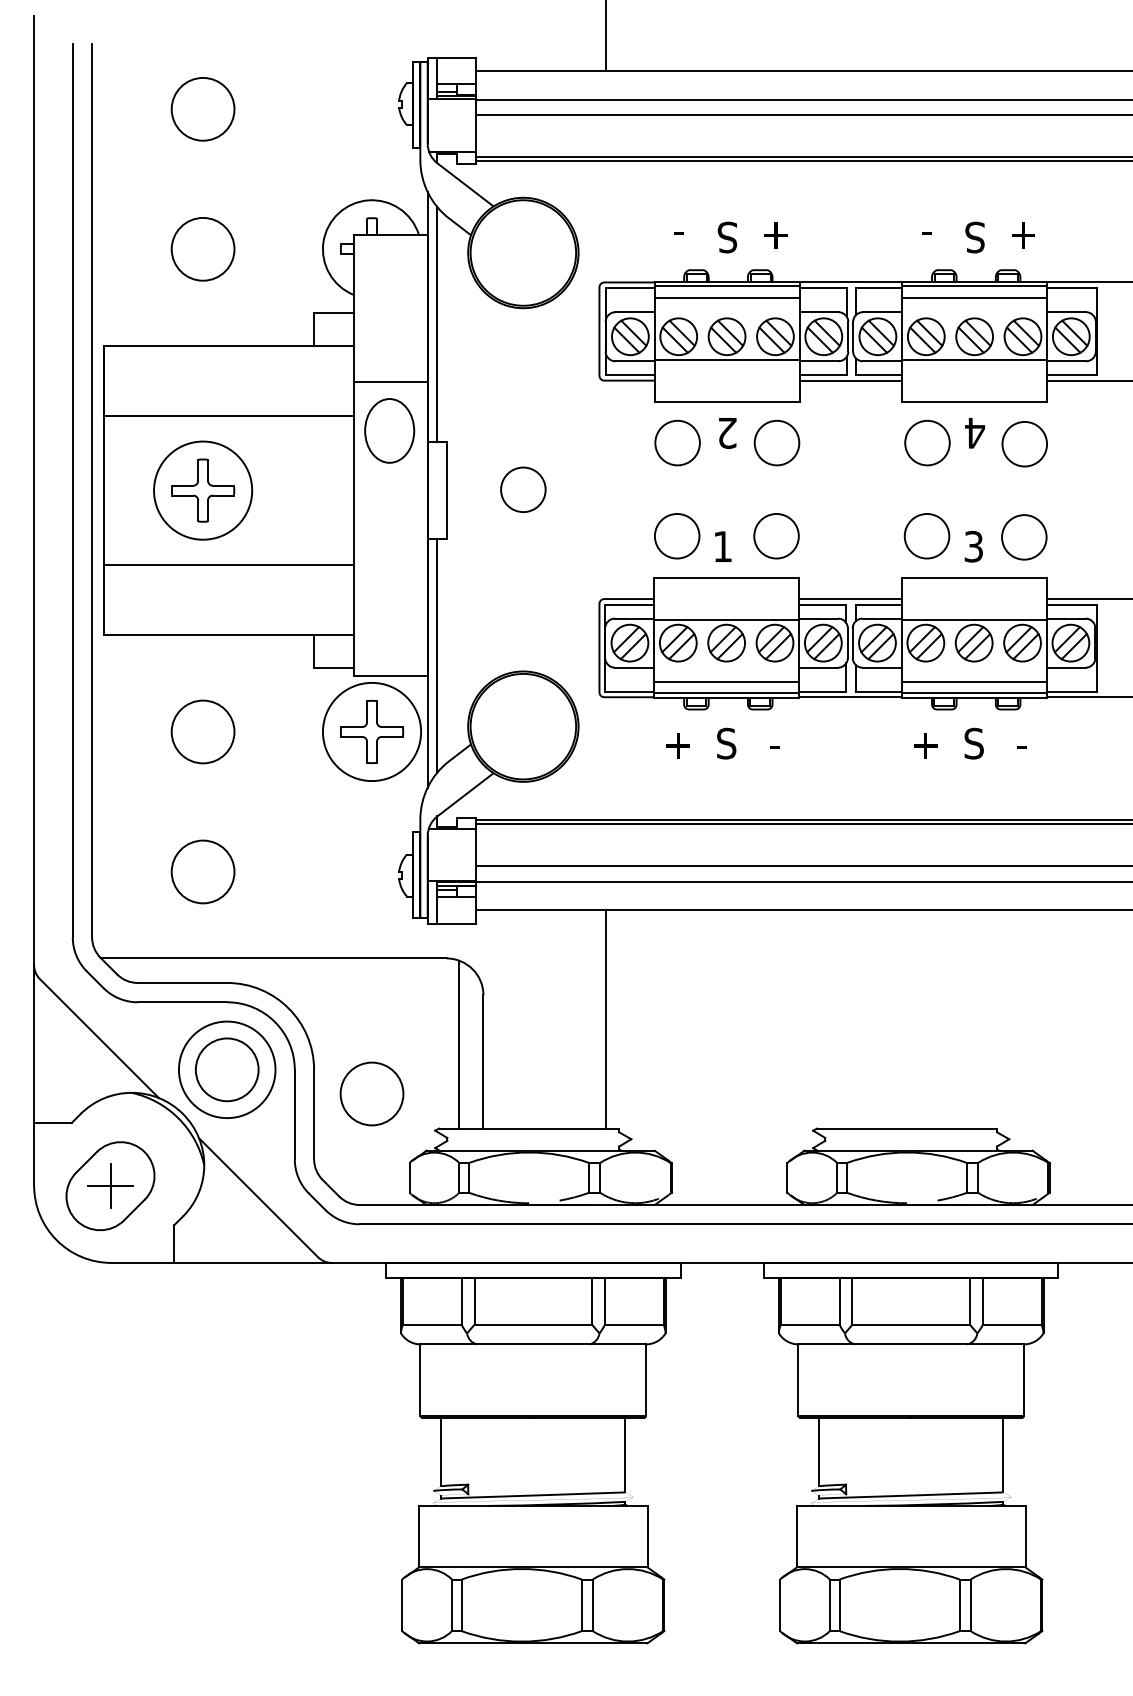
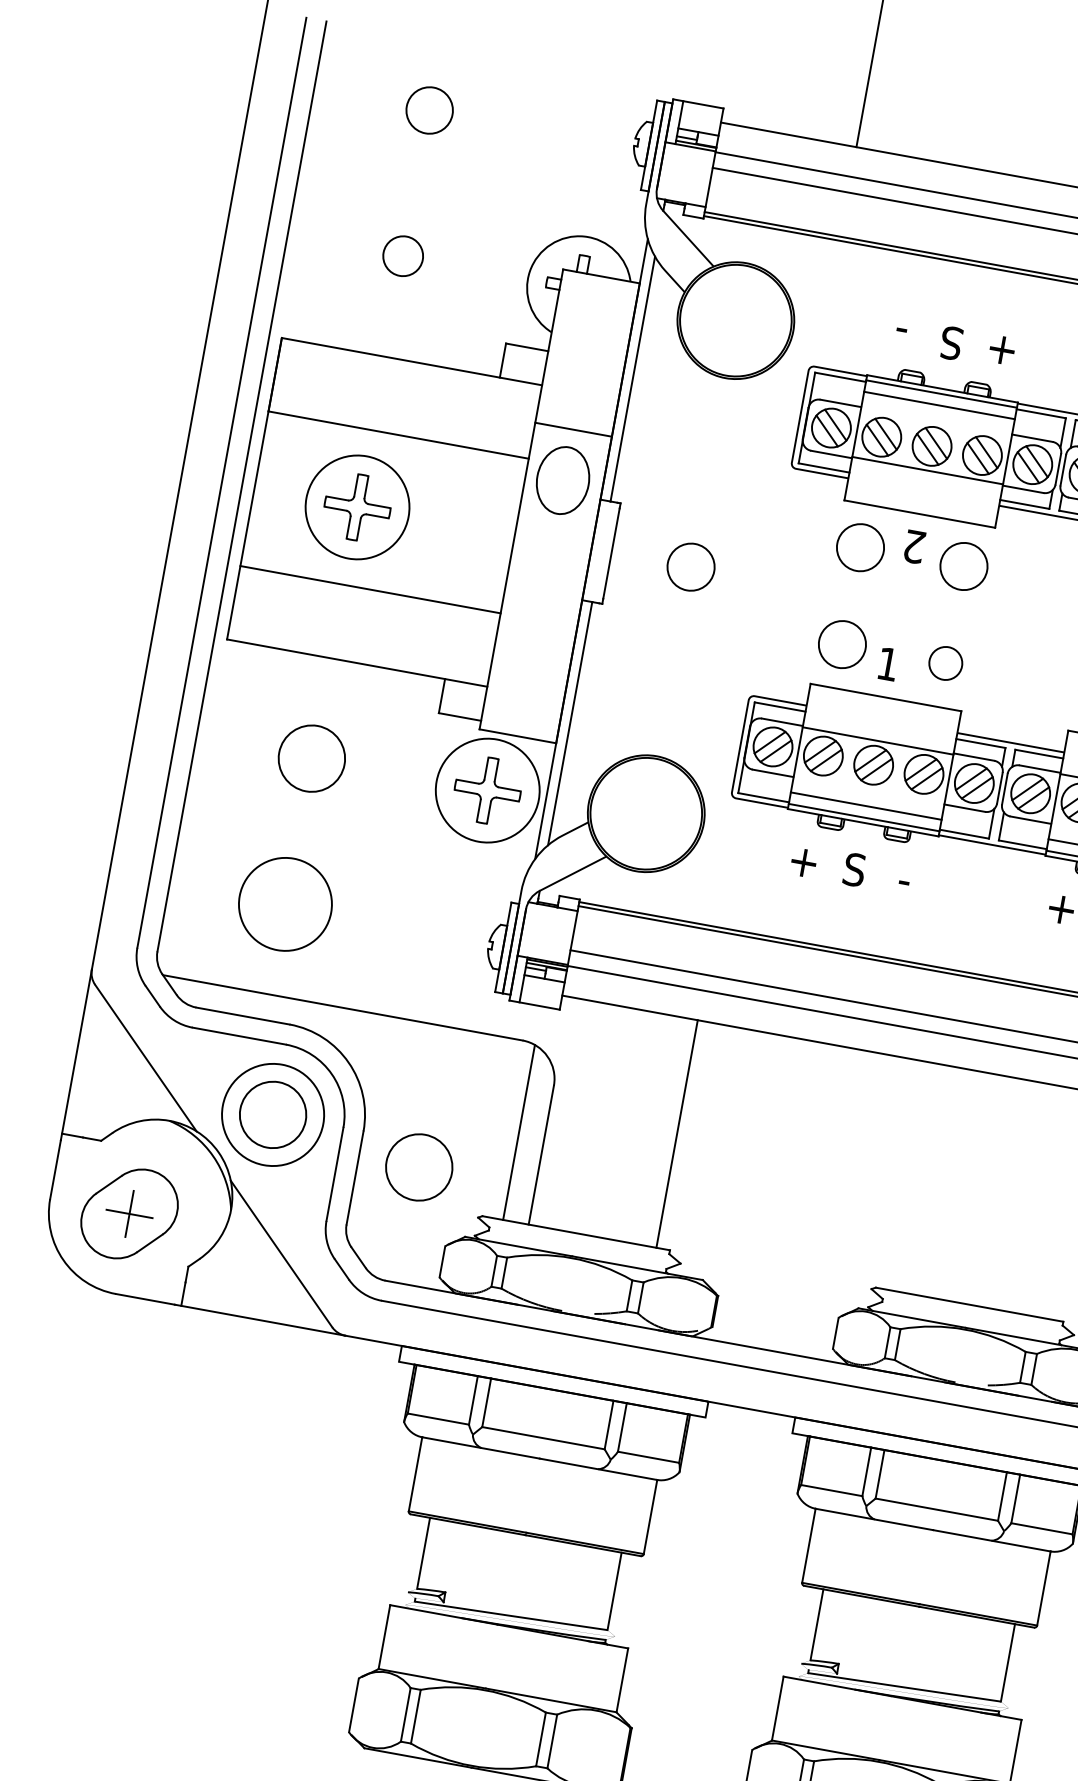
circle: (202, 108) -> (429, 109), size x0.7
circle: (202, 248) -> (402, 255), size x0.6
circle: (776, 536) -> (945, 663), size x0.7
circle: (202, 871) -> (284, 903), size x1.4

